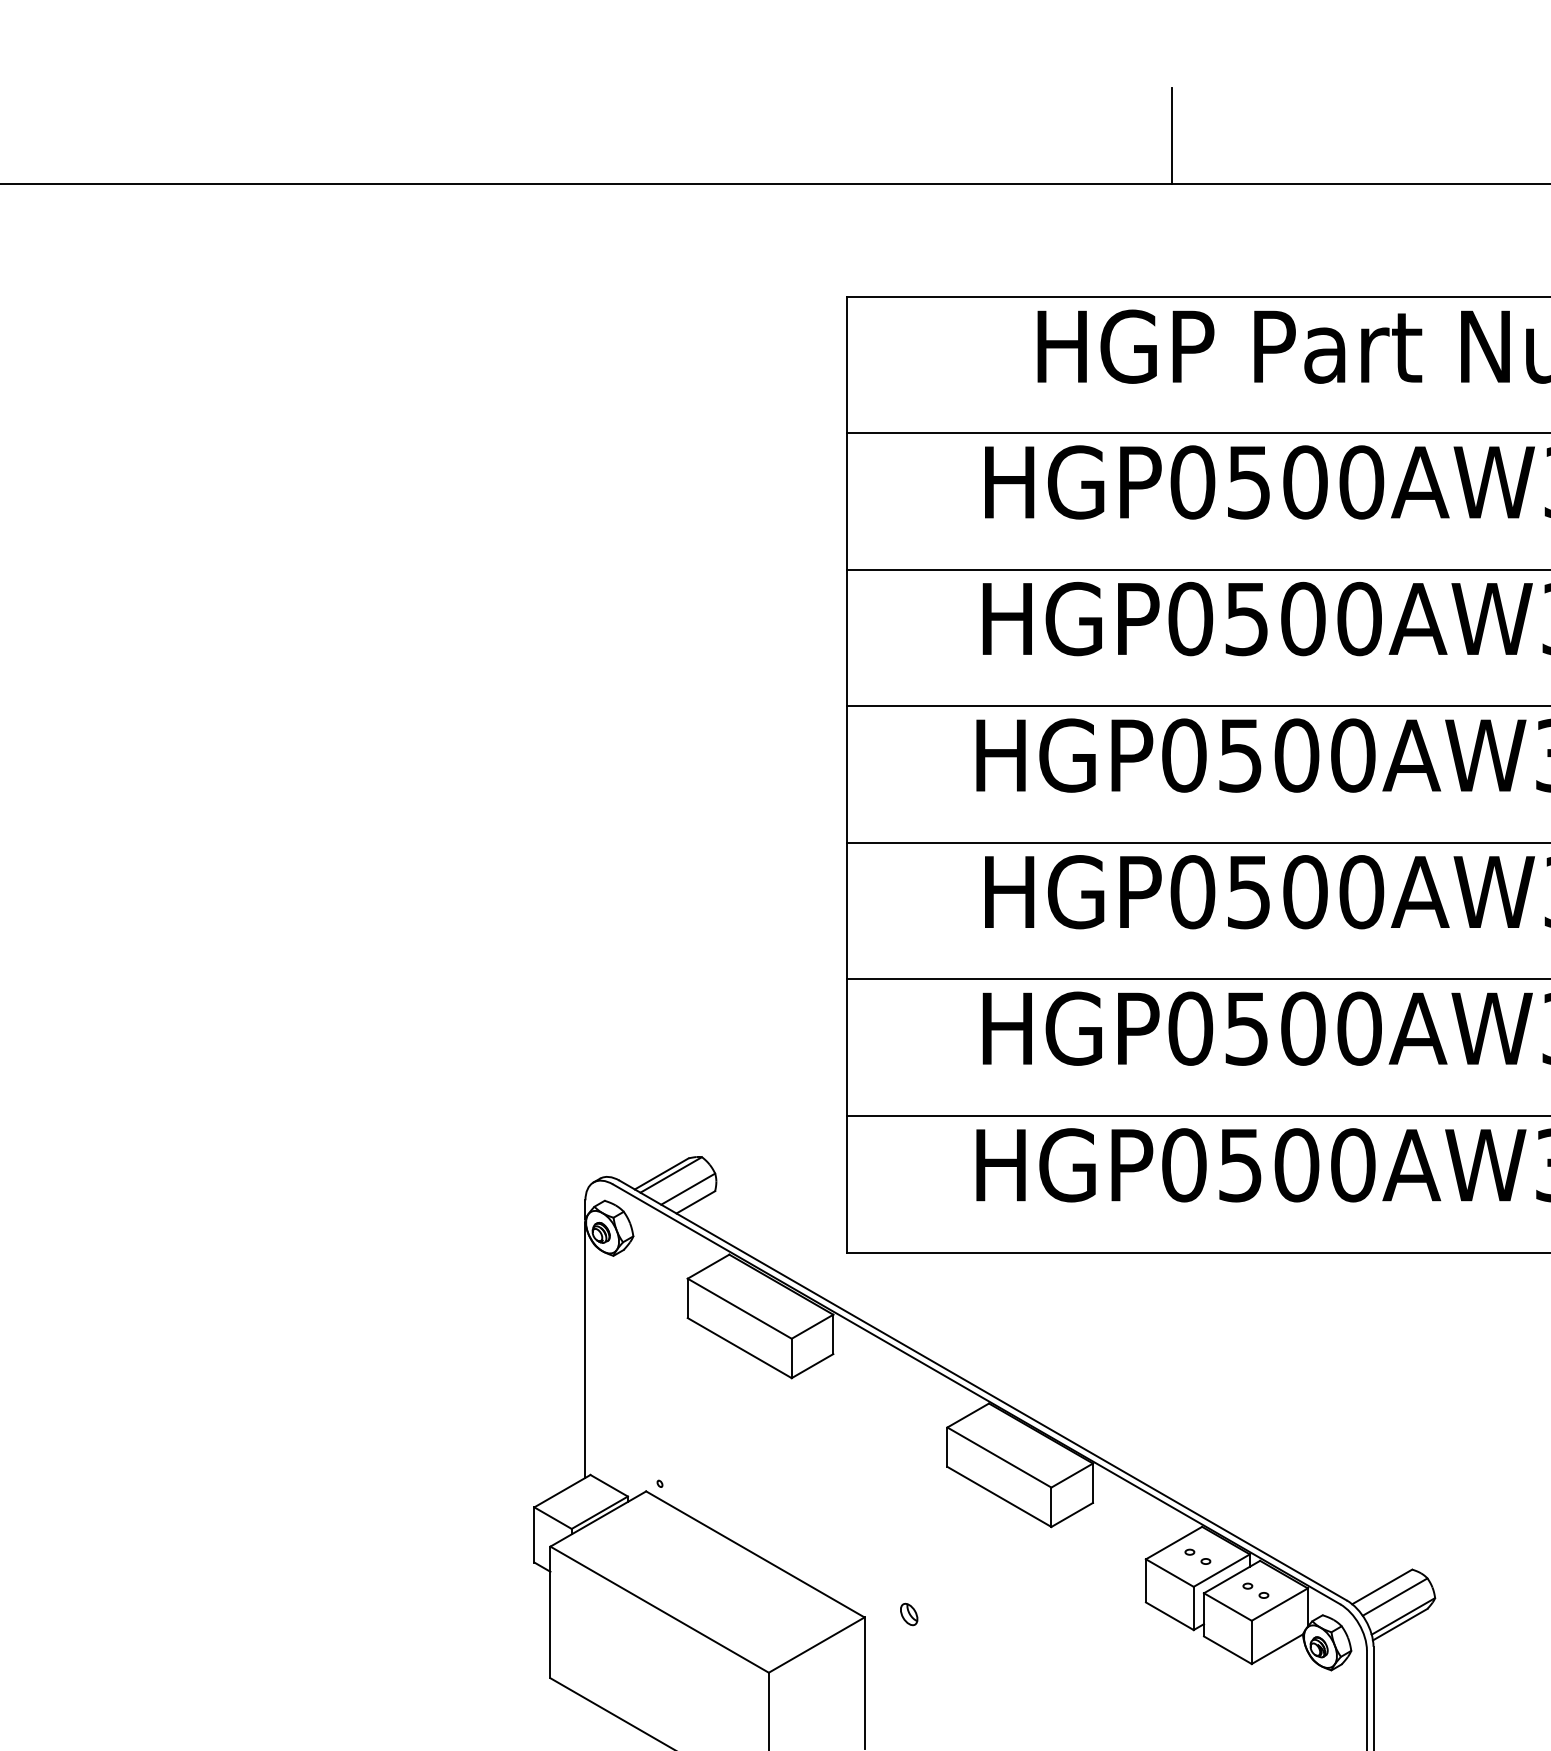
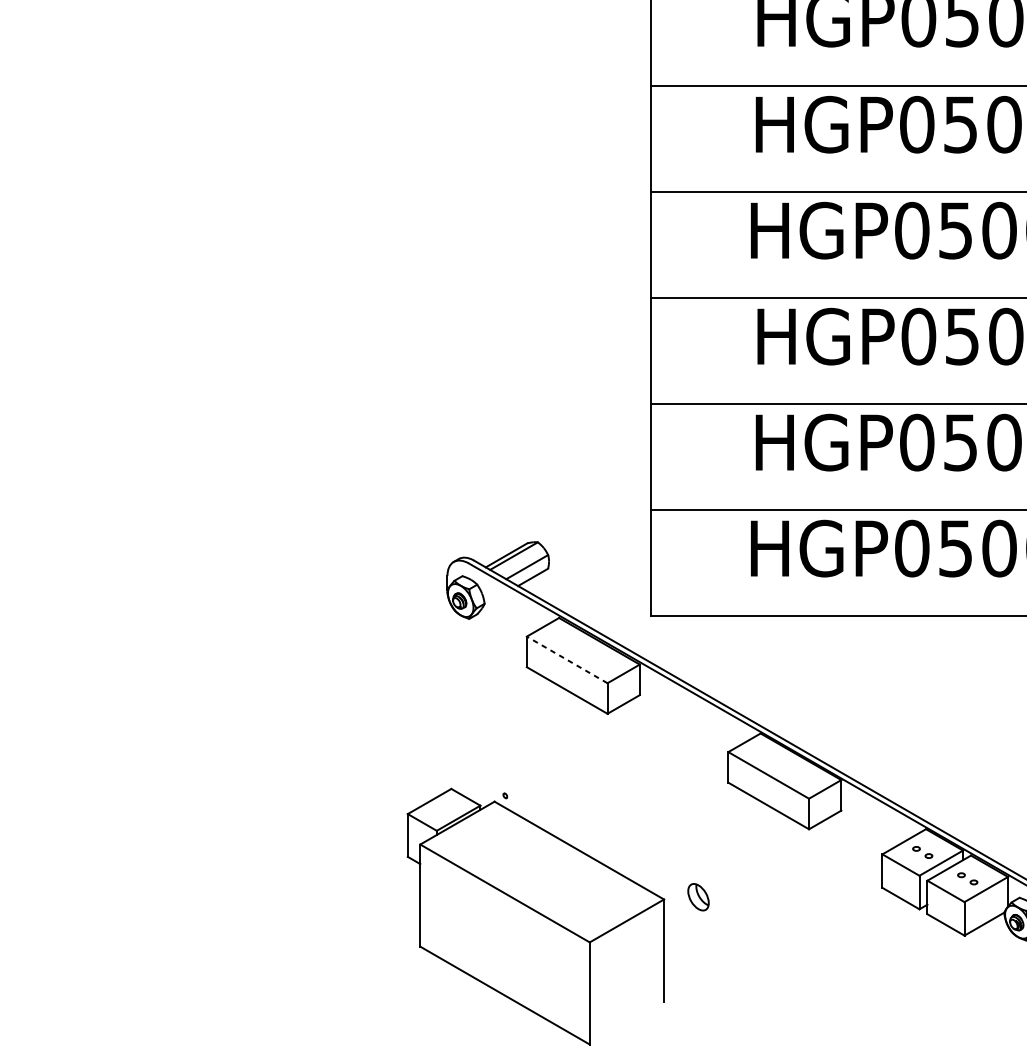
line: (739, 1308) -> (567, 659), solid -> dashed
line: (585, 1350) -> (447, 692), removed
part: (909, 1614) -> (698, 897), size x1.6

